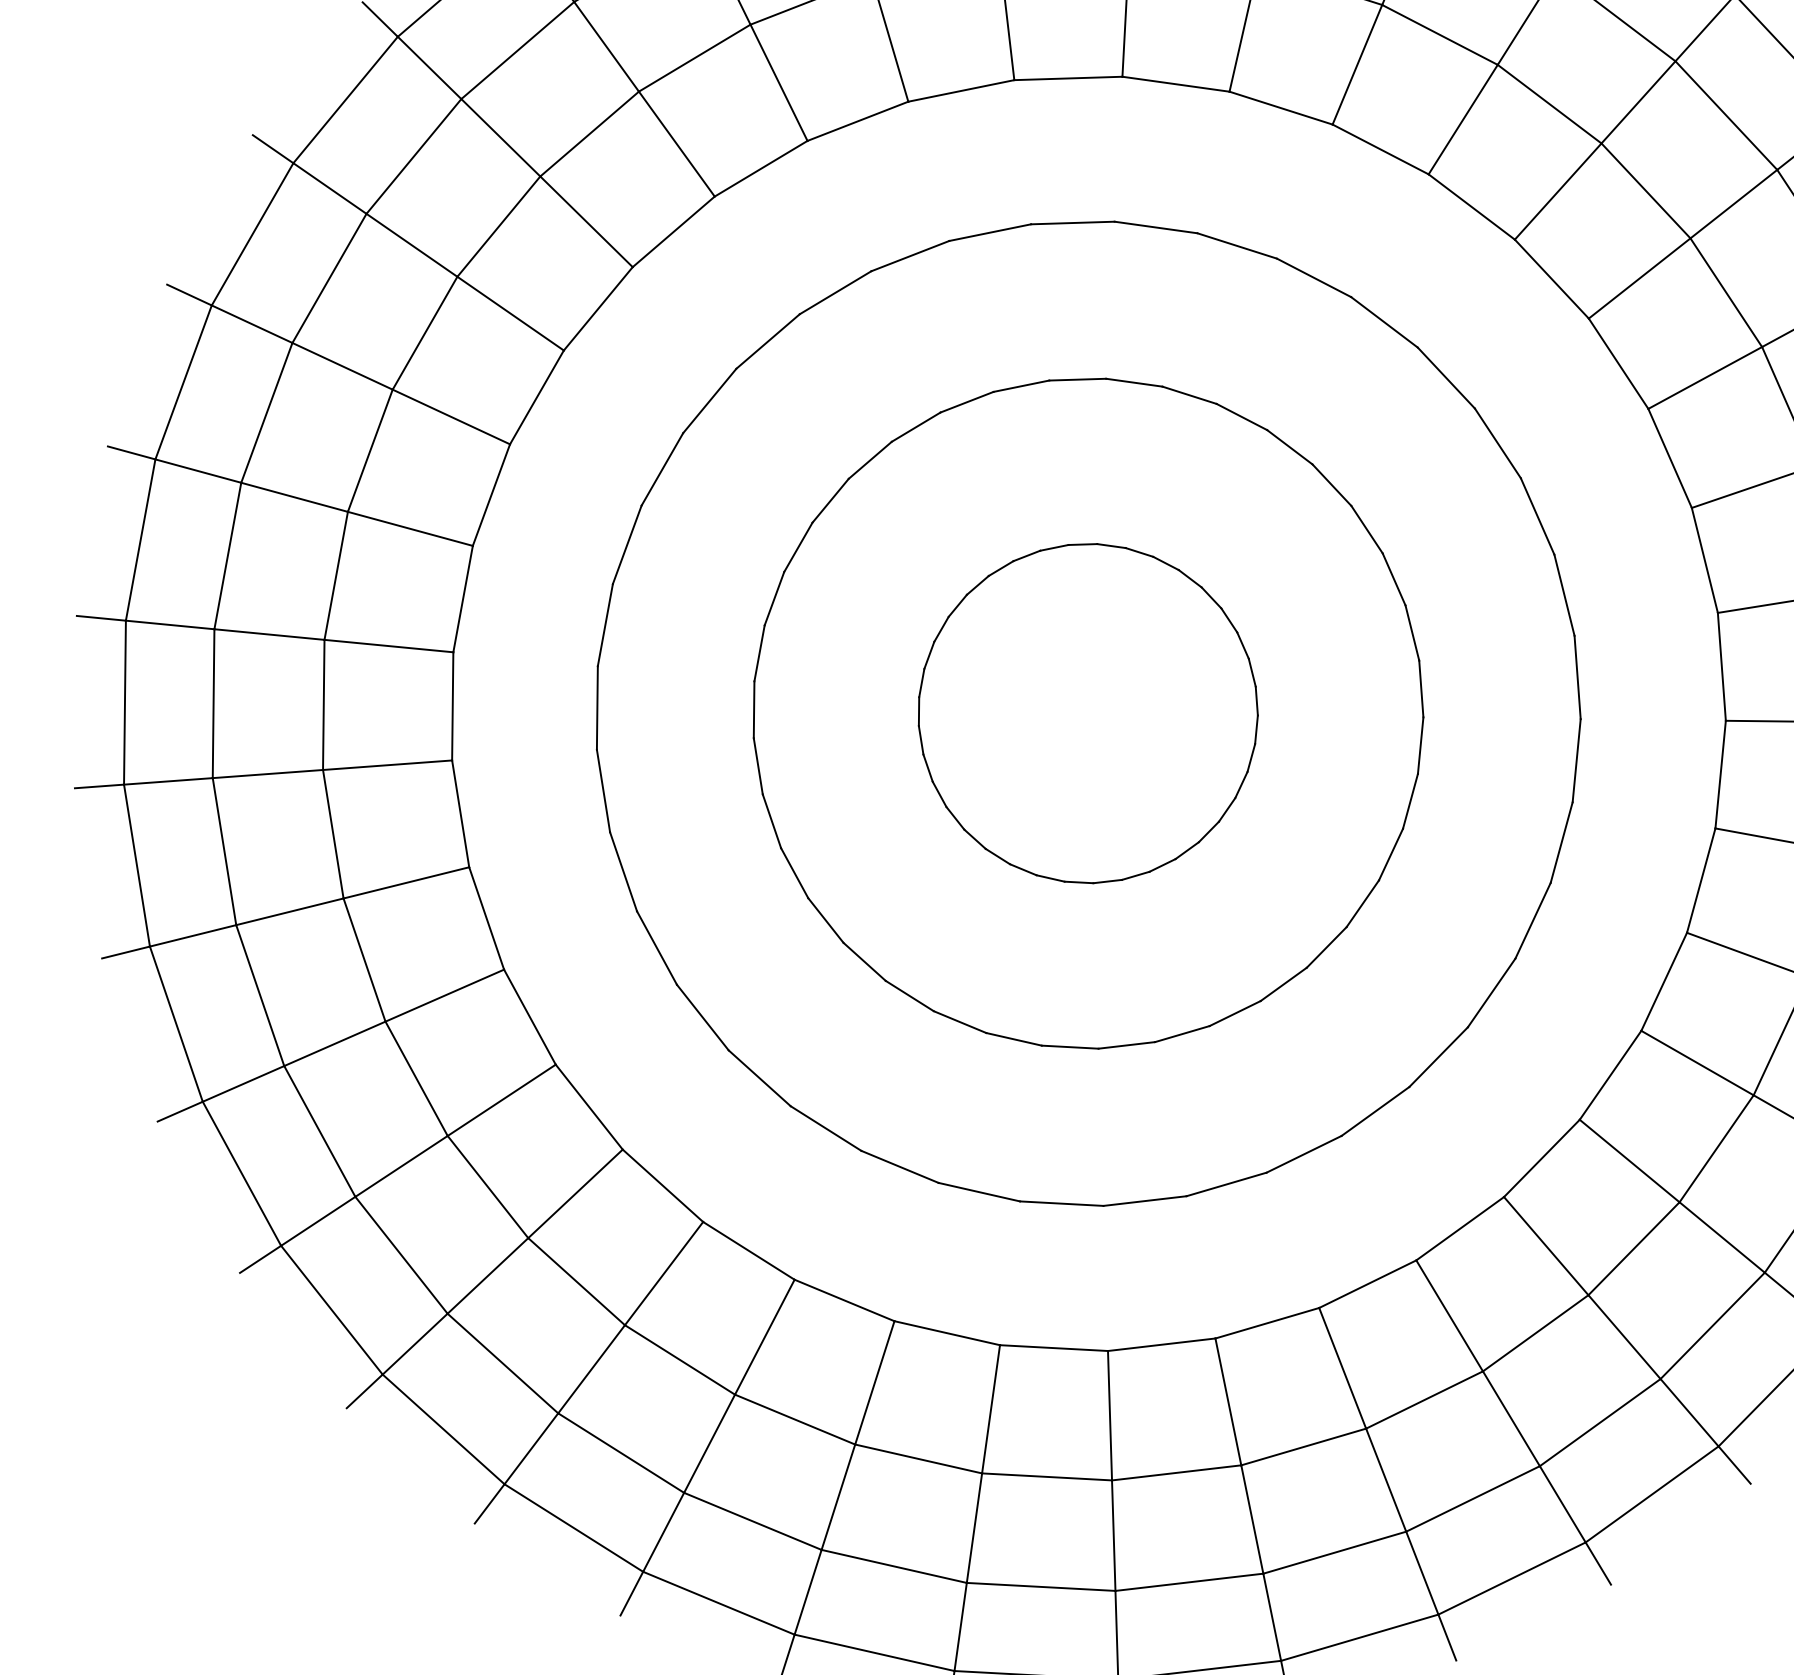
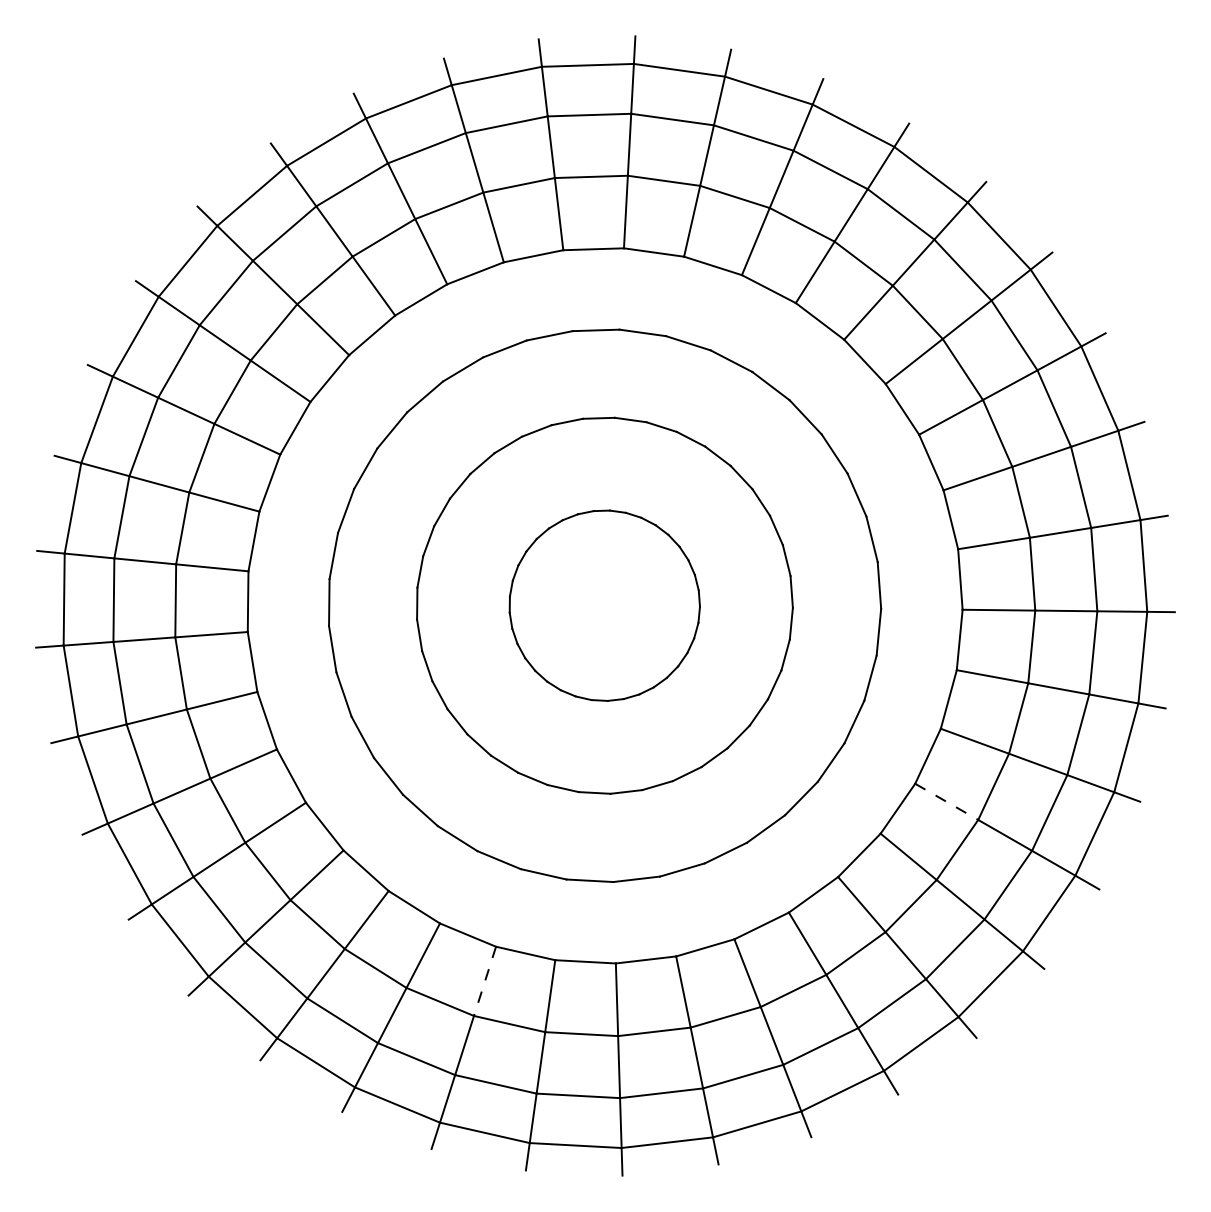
line: (1698, 1064) -> (947, 802), solid -> dashed
line: (873, 1383) -> (484, 981), solid -> dashed

